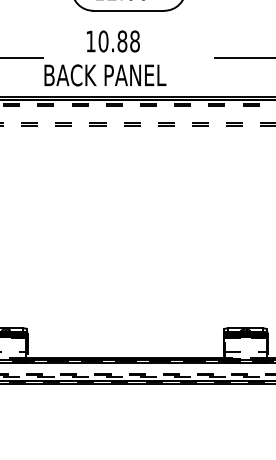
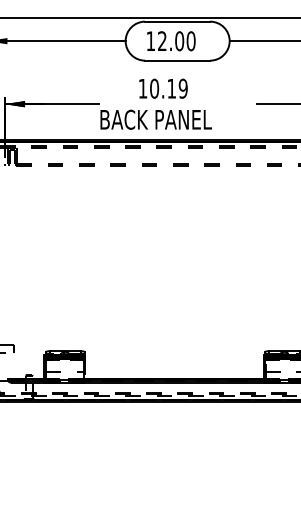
text: (128, 41) -> (177, 88), 10.88 -> 10.19

